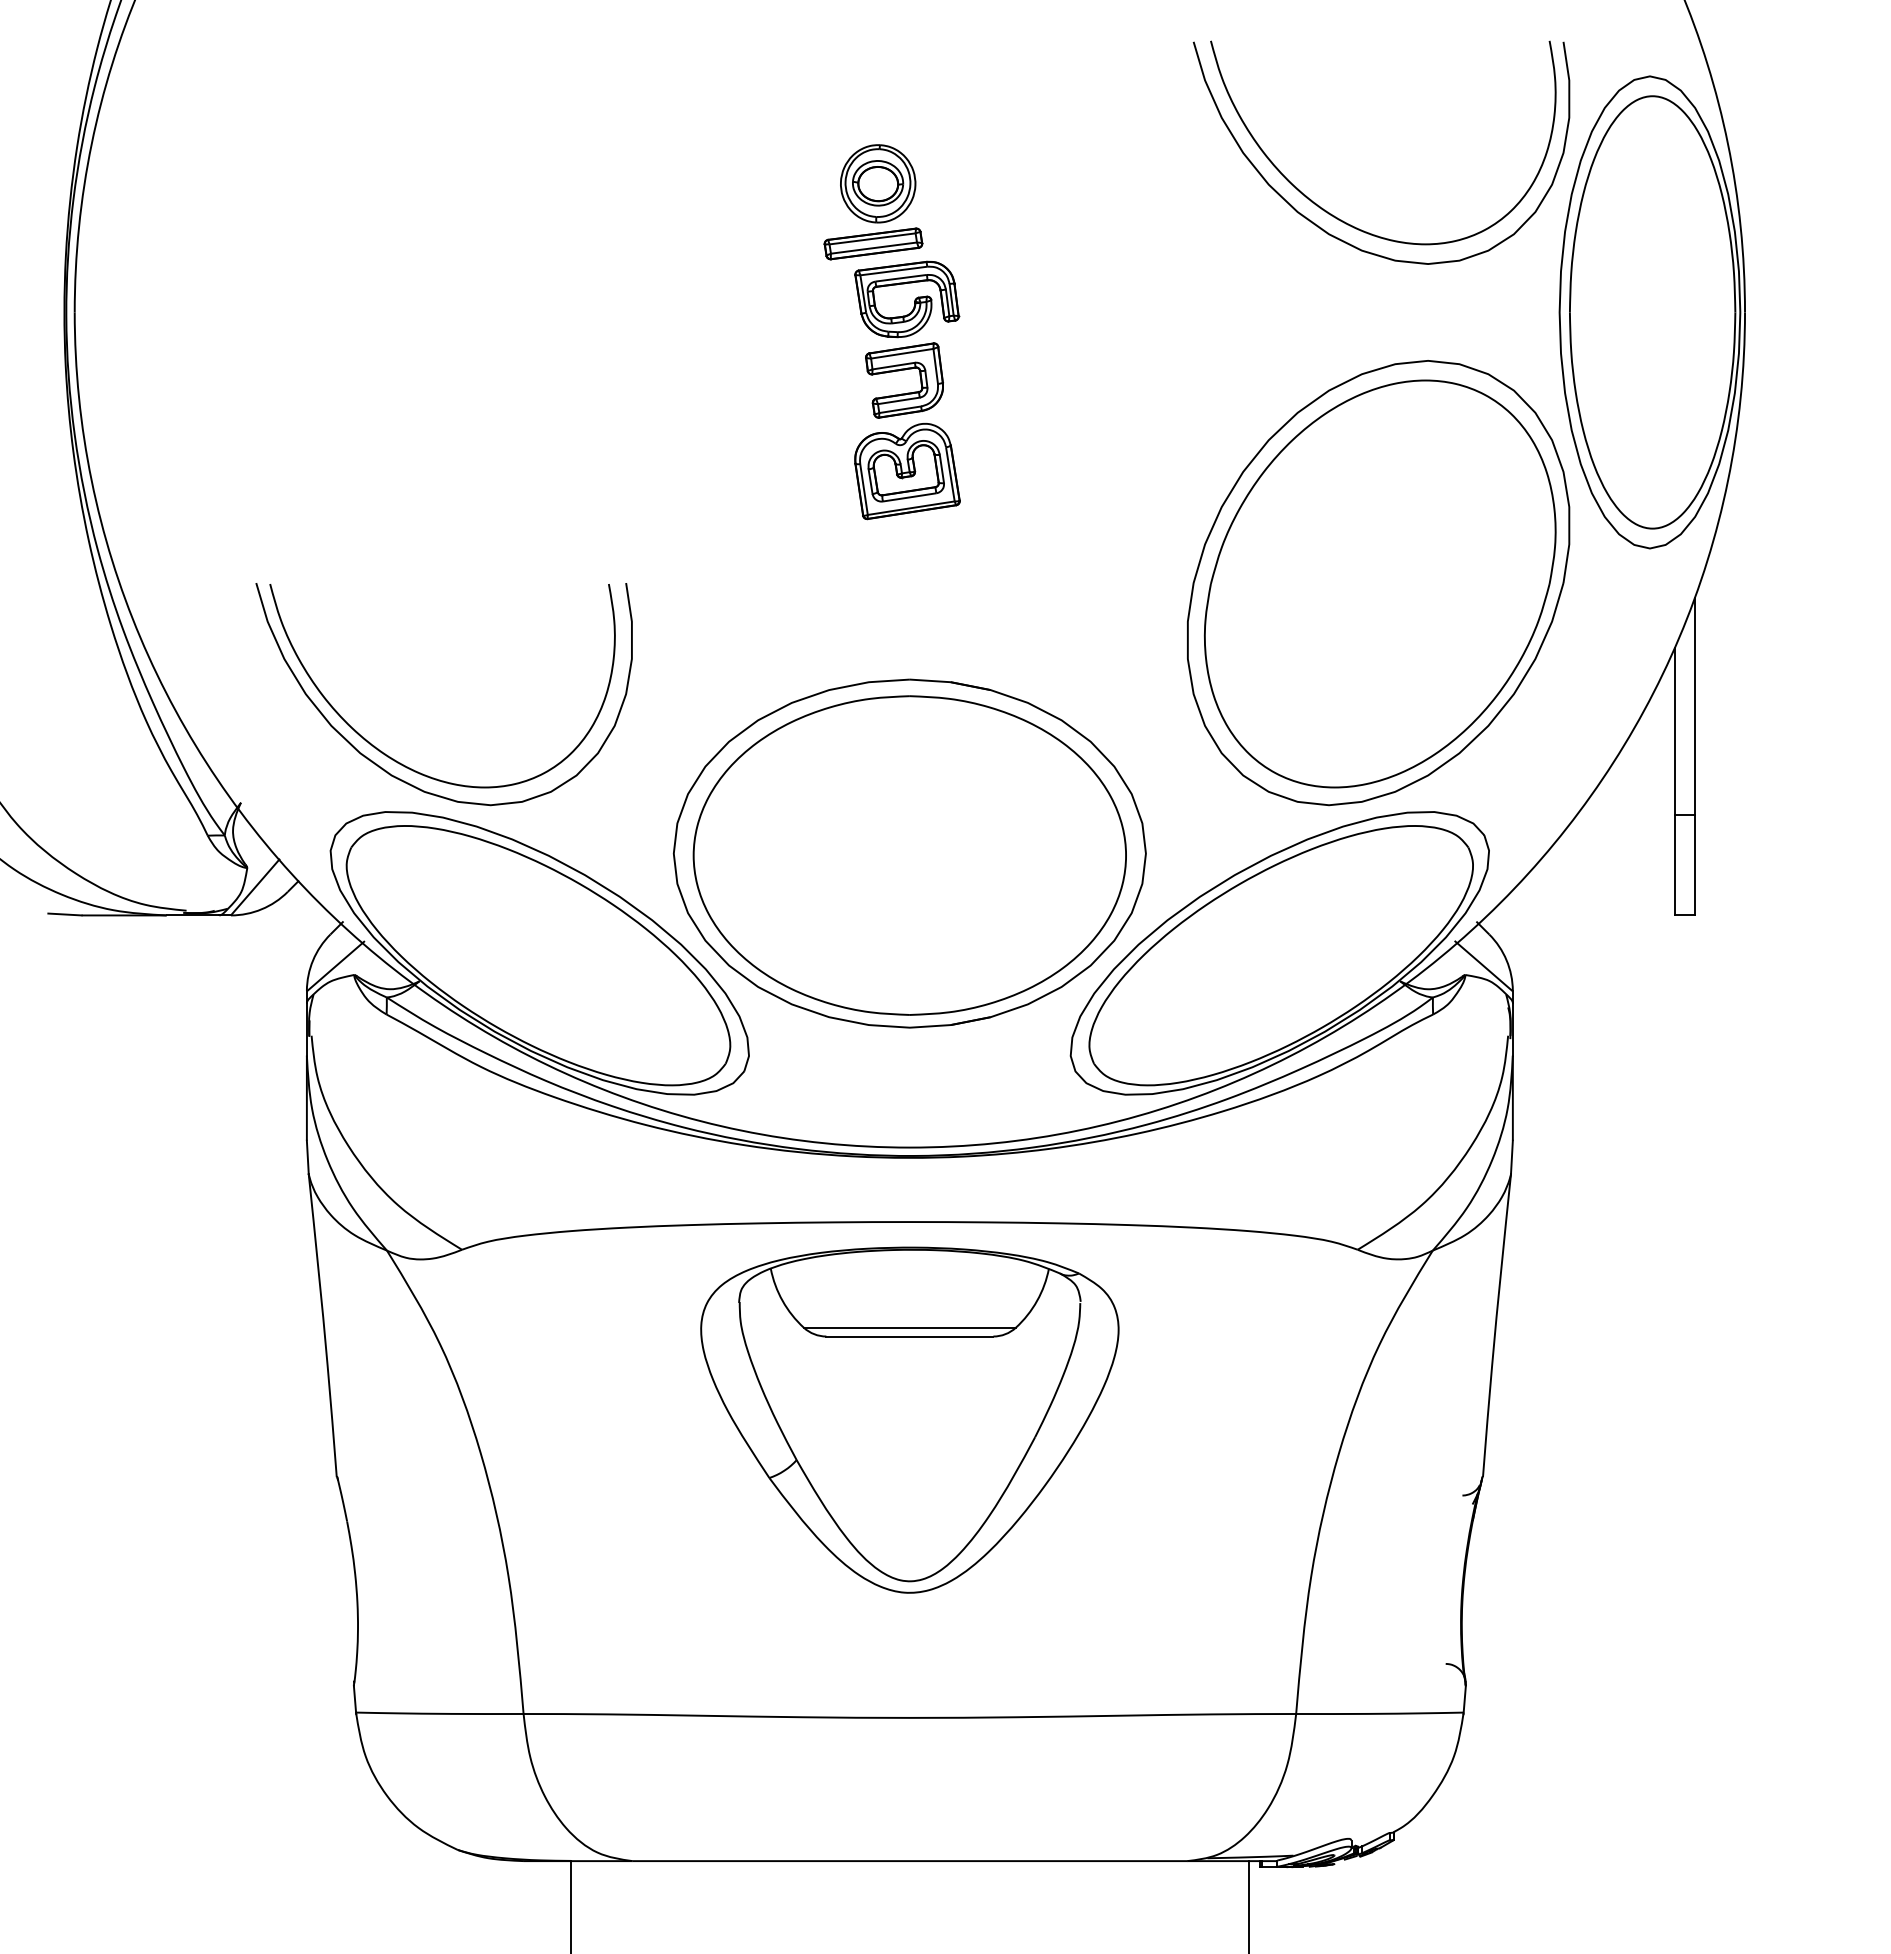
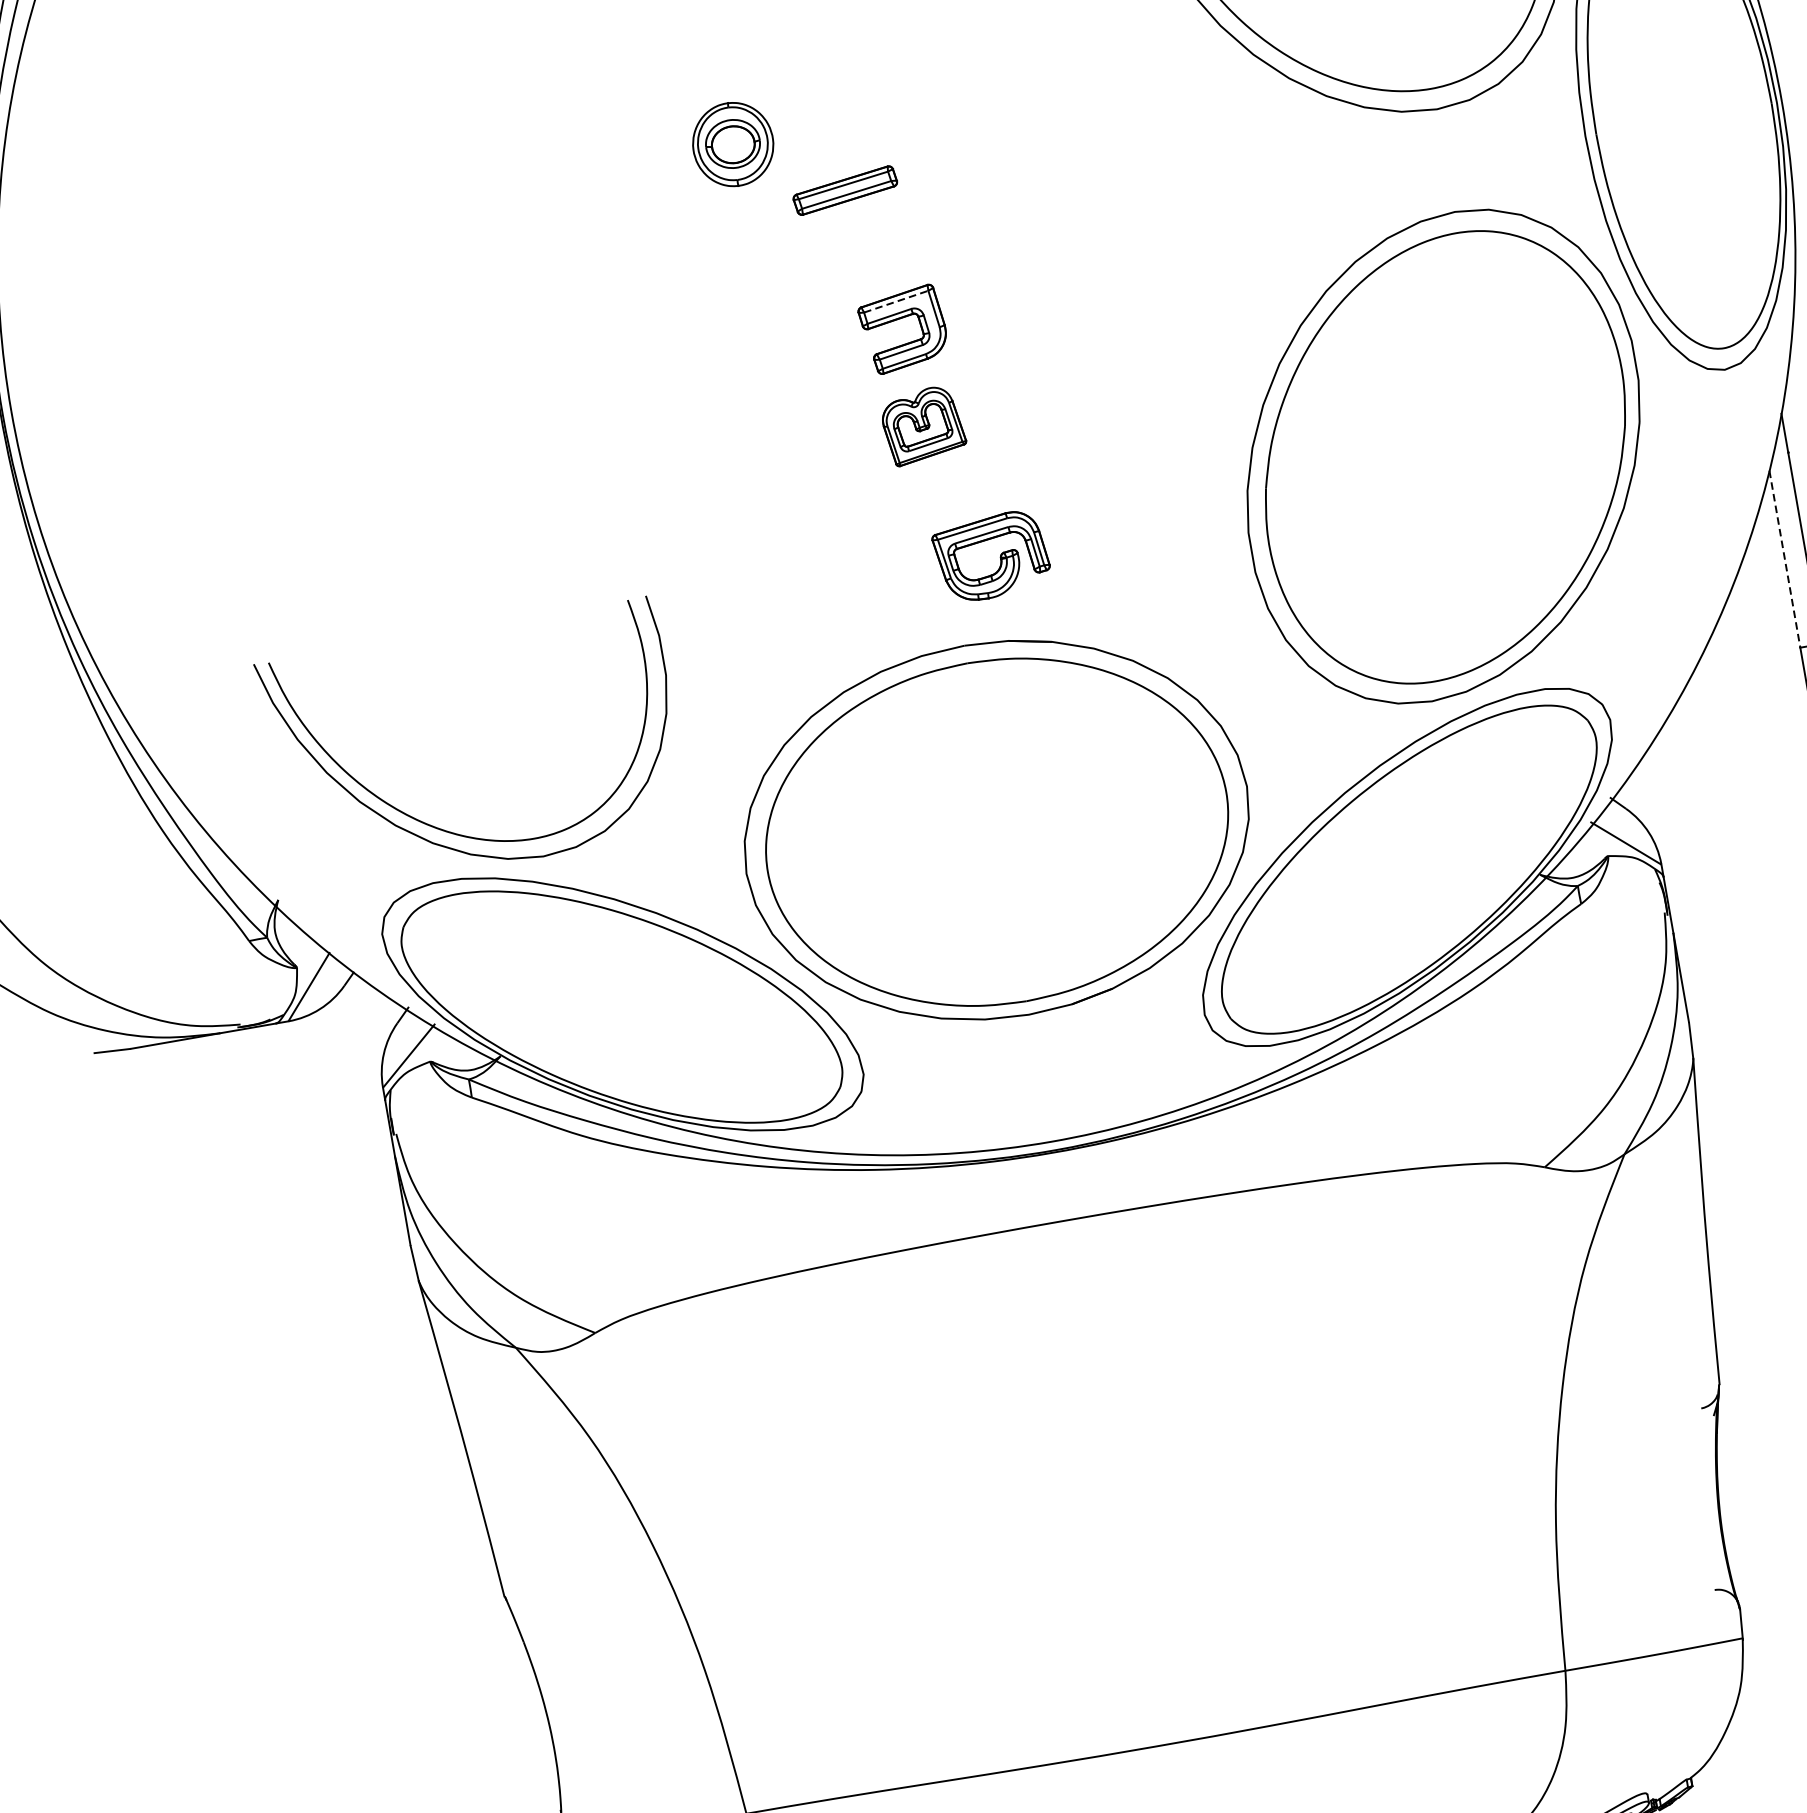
part: (878, 183) -> (733, 144), moved
part: (914, 299) -> (999, 555), moved
line: (902, 353) -> (896, 301), solid -> dashed
part: (907, 471) -> (923, 425), size x0.7
line: (1674, 731) -> (1784, 559), solid -> dashed
part: (909, 1419) -> (1101, 1430), removed

